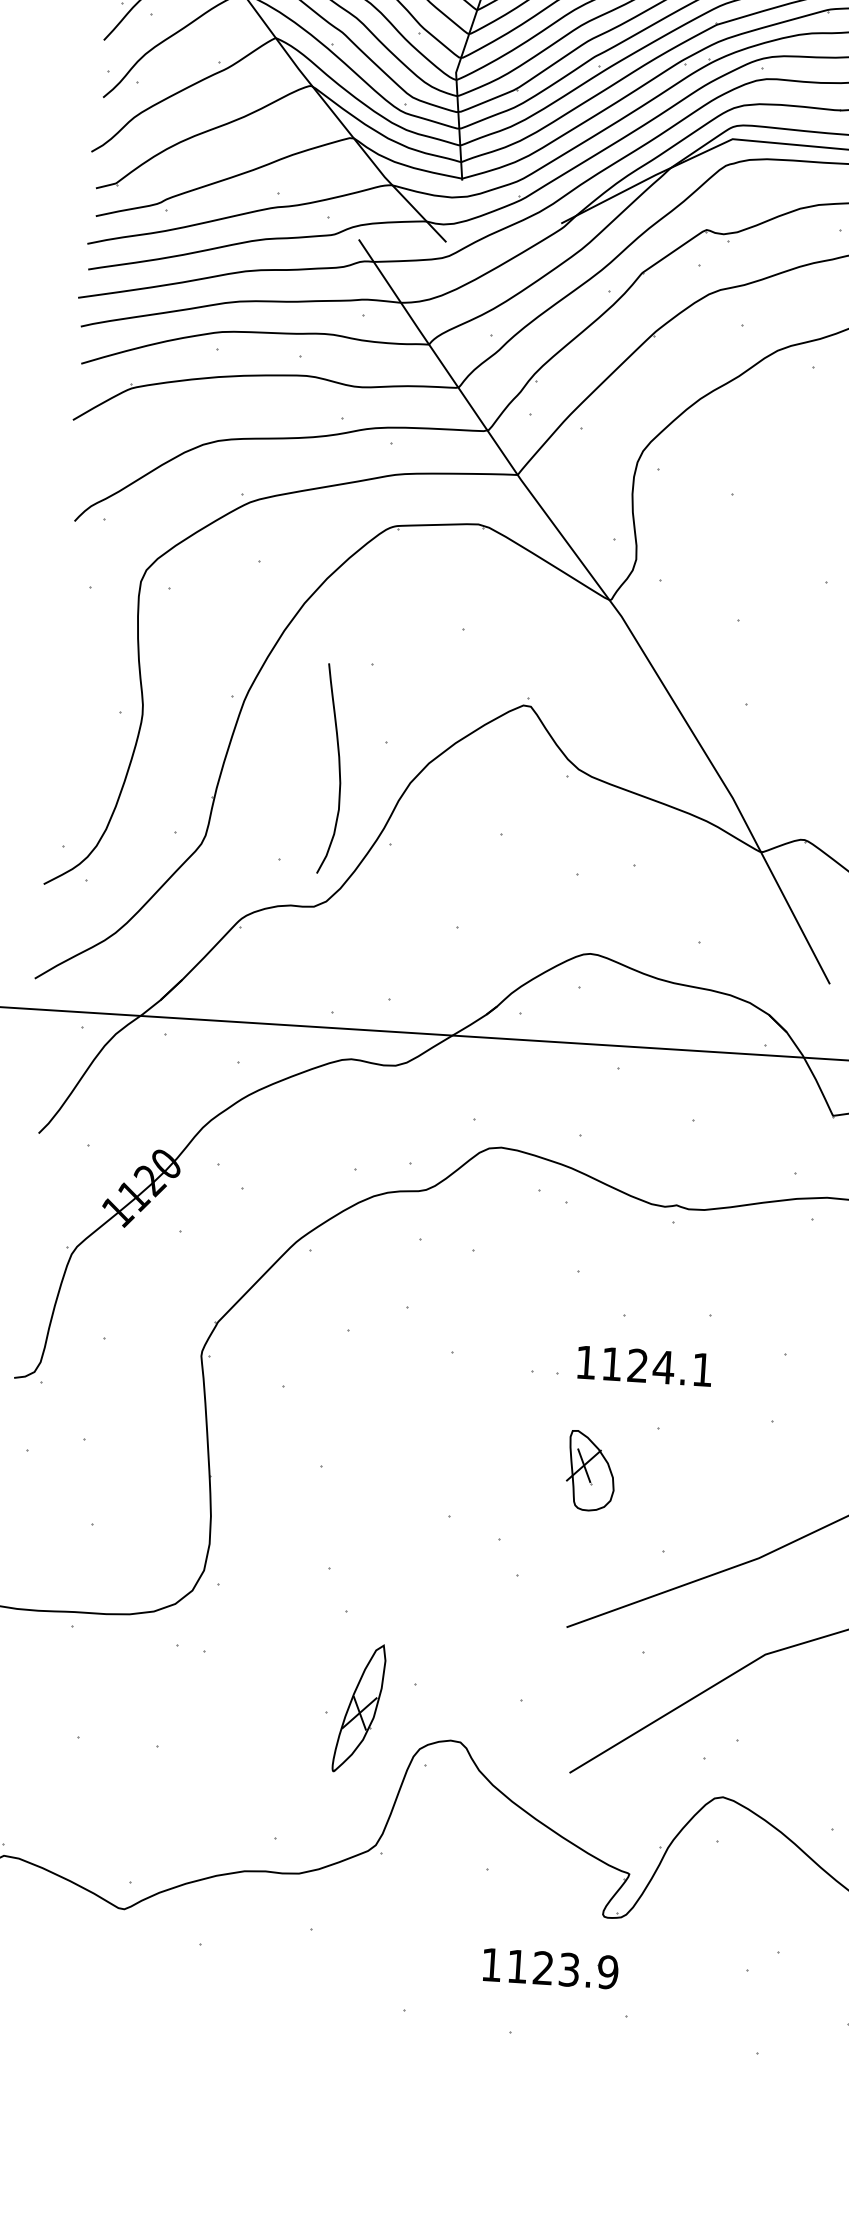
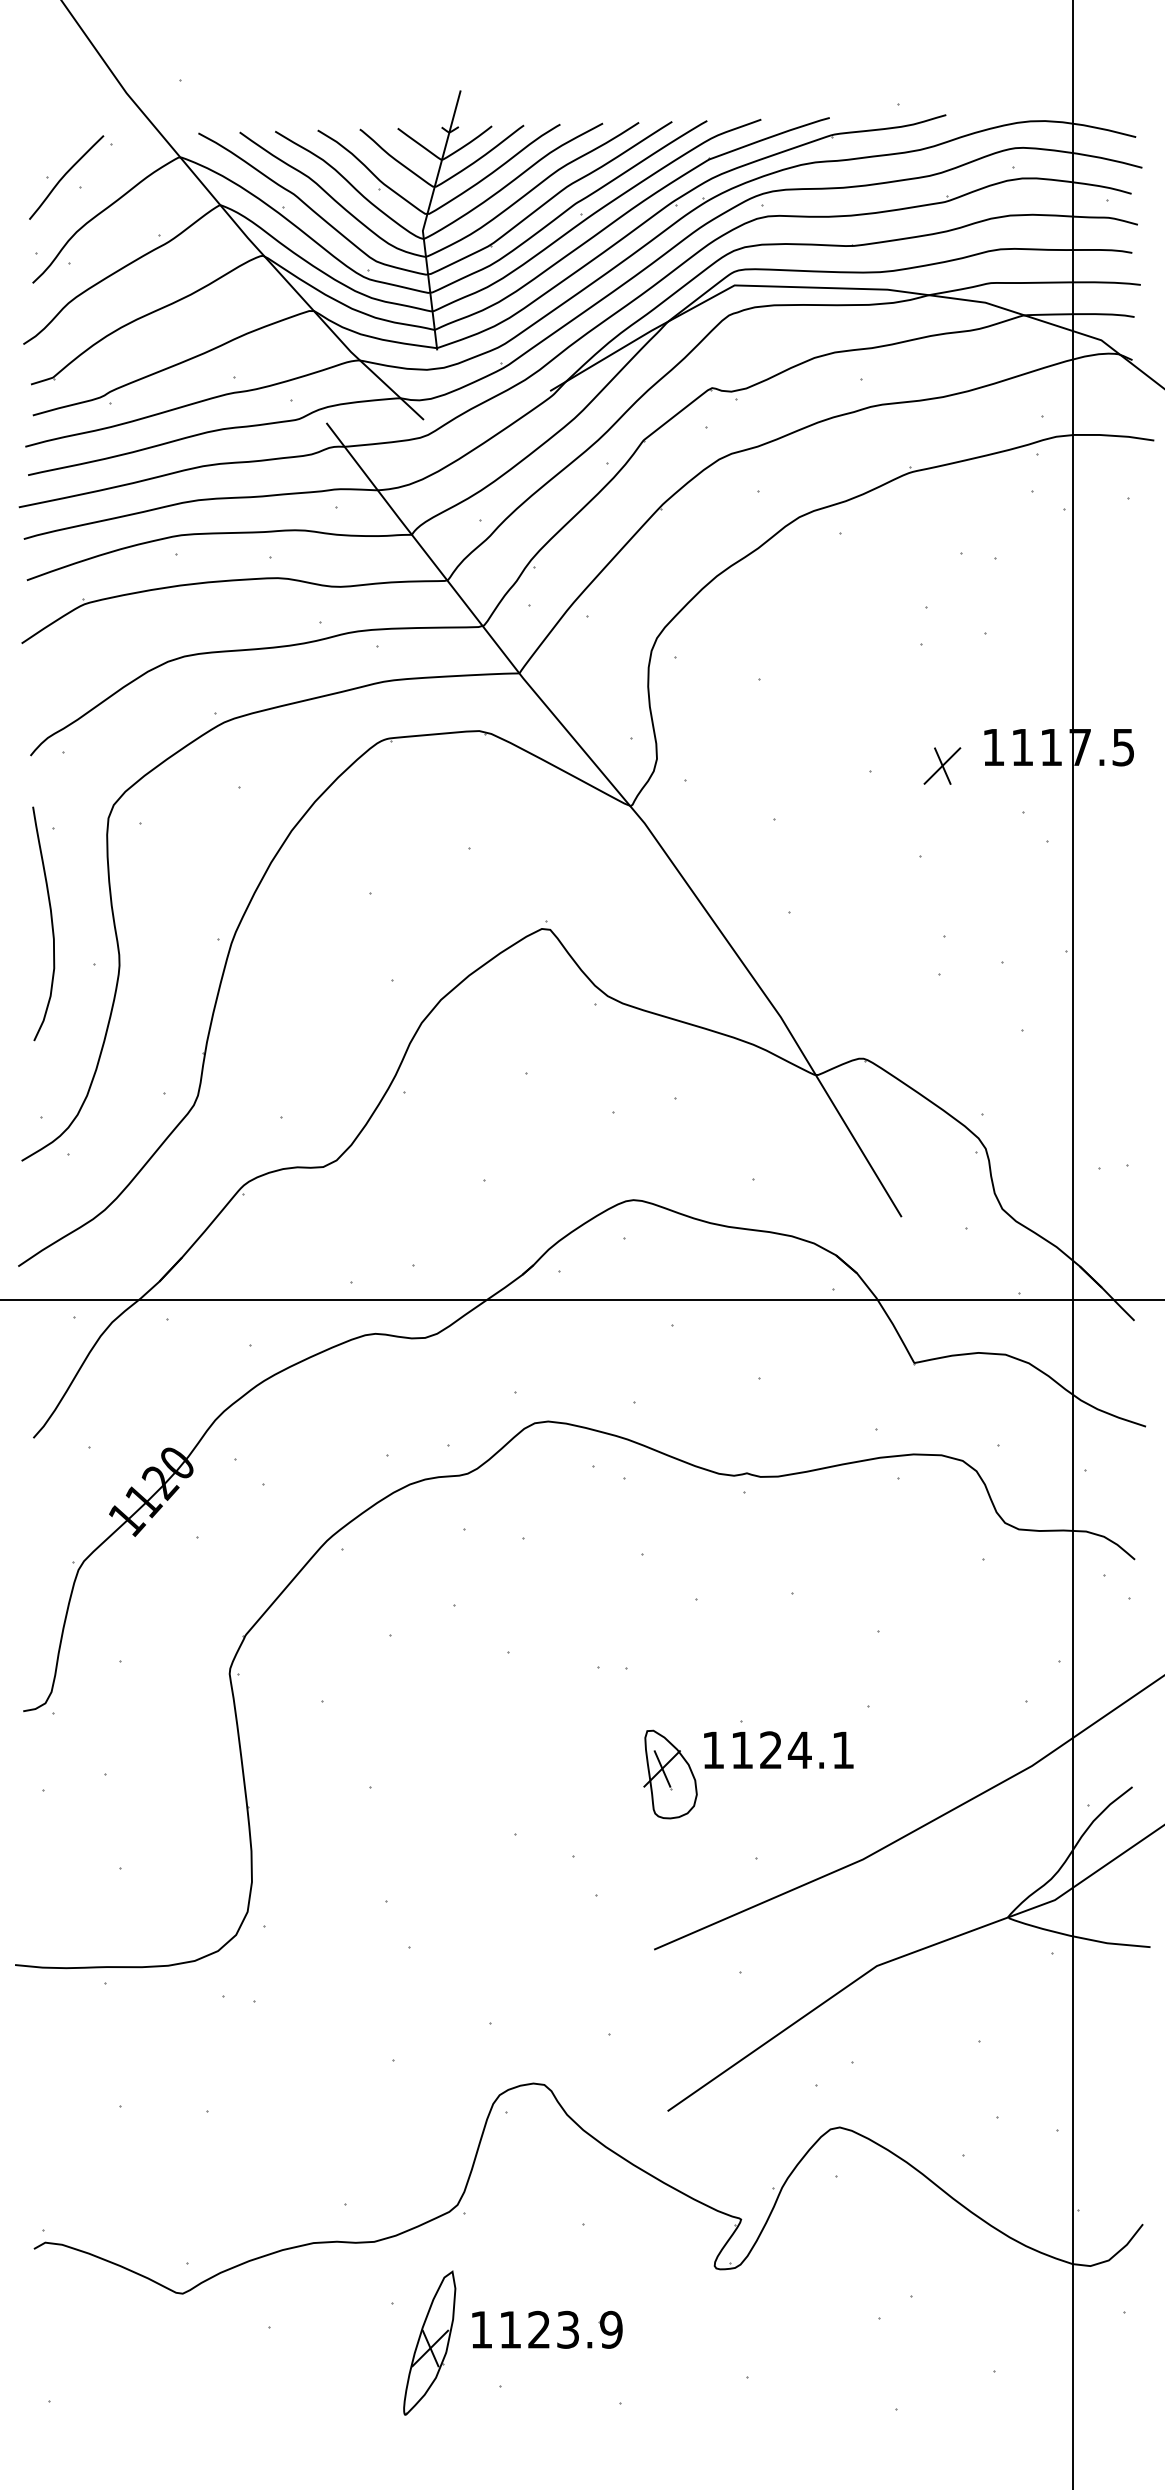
curve: (339, 769) -> (51, 923), moved
text: (644, 1365) -> (778, 1749), moved
part: (359, 1707) -> (429, 2342), moved
part: (550, 1968) -> (547, 2329), moved

